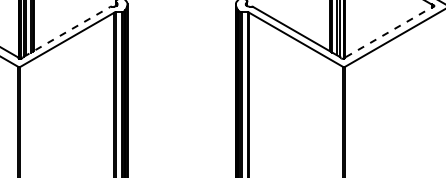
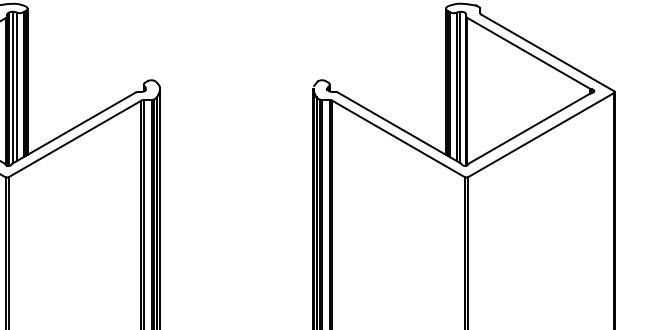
line: (67, 31) -> (74, 127), dashed -> solid
line: (389, 32) -> (530, 128), dashed -> solid

